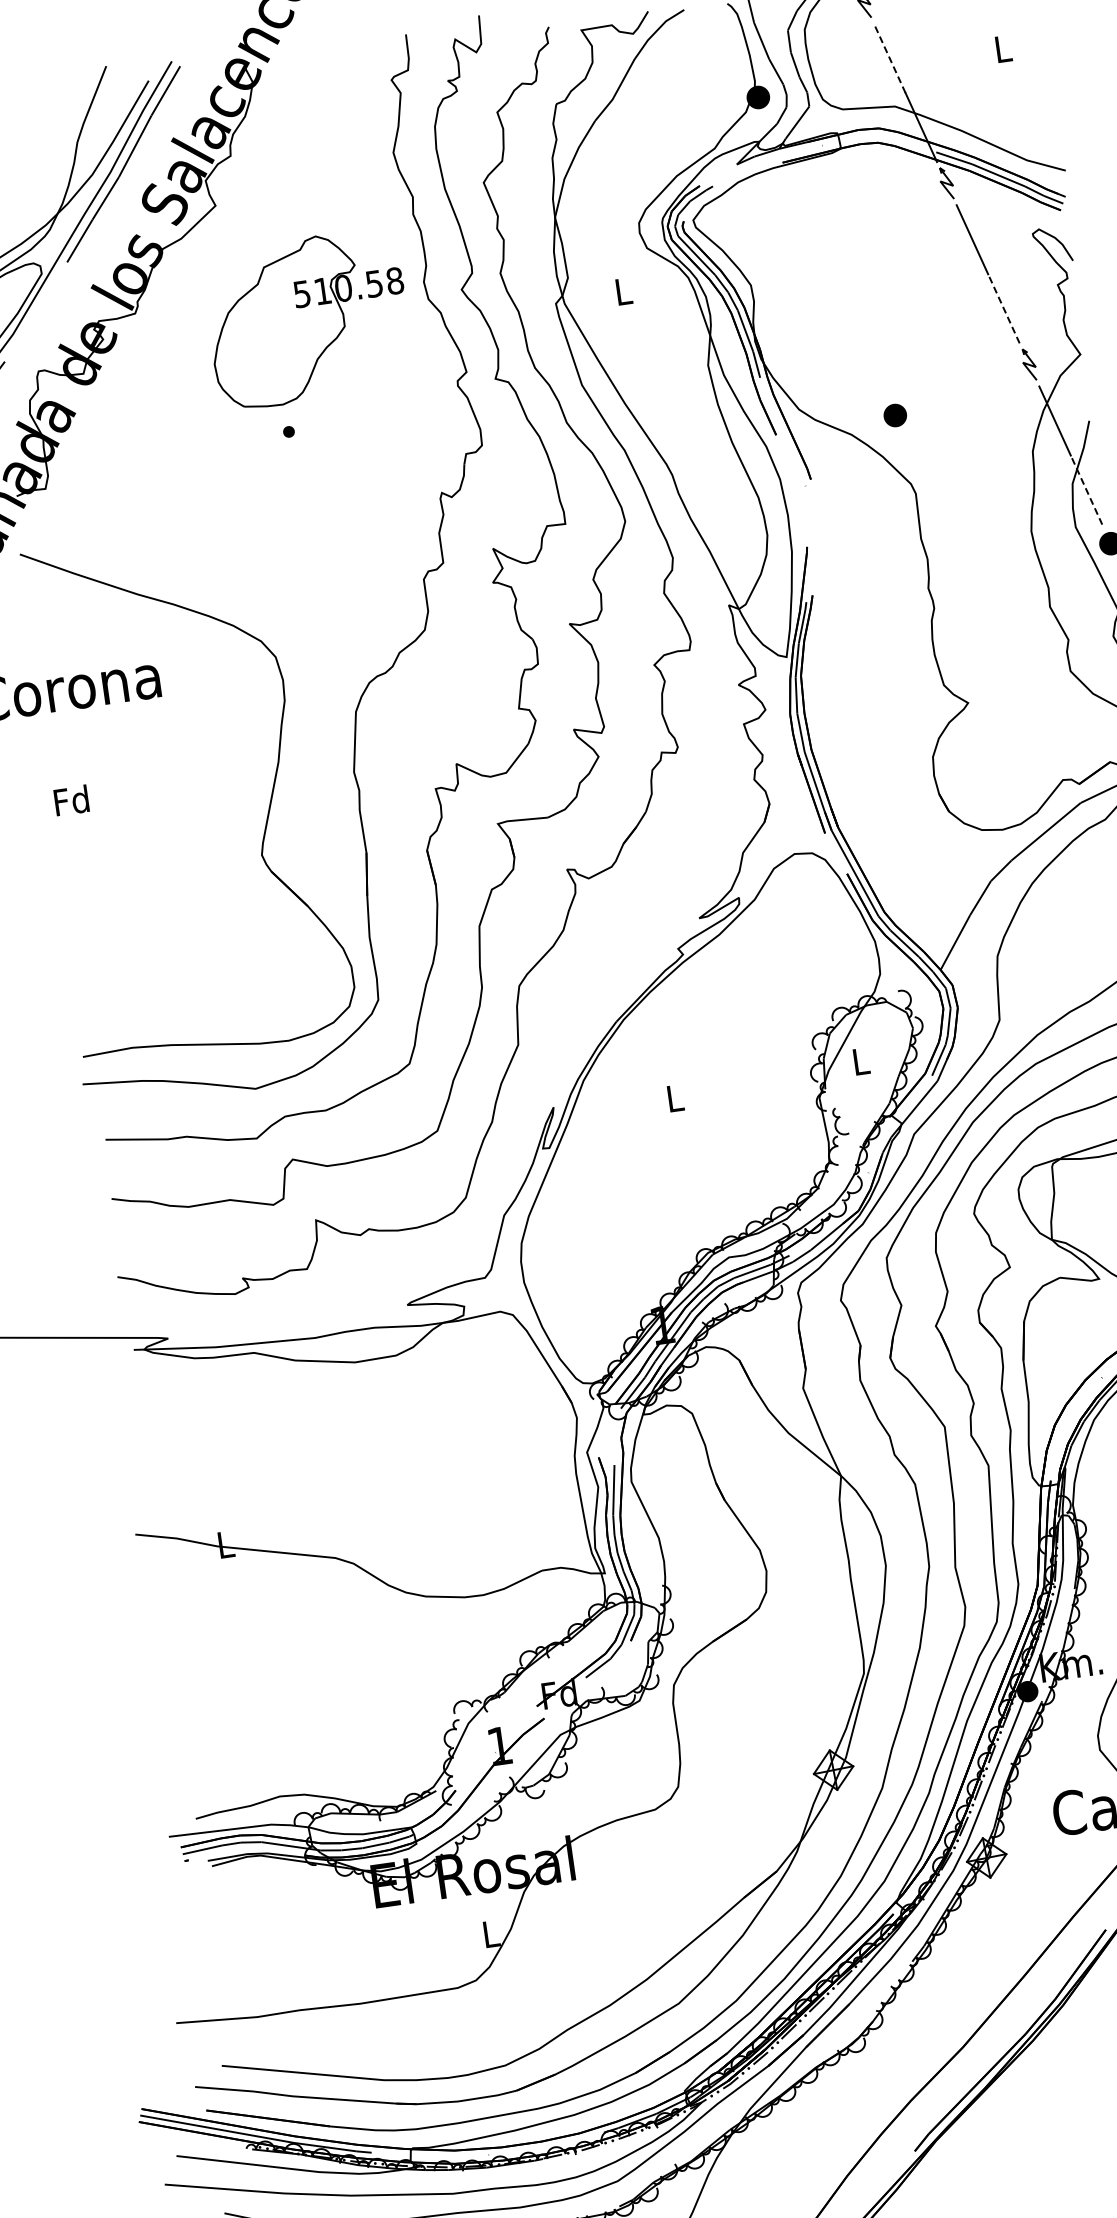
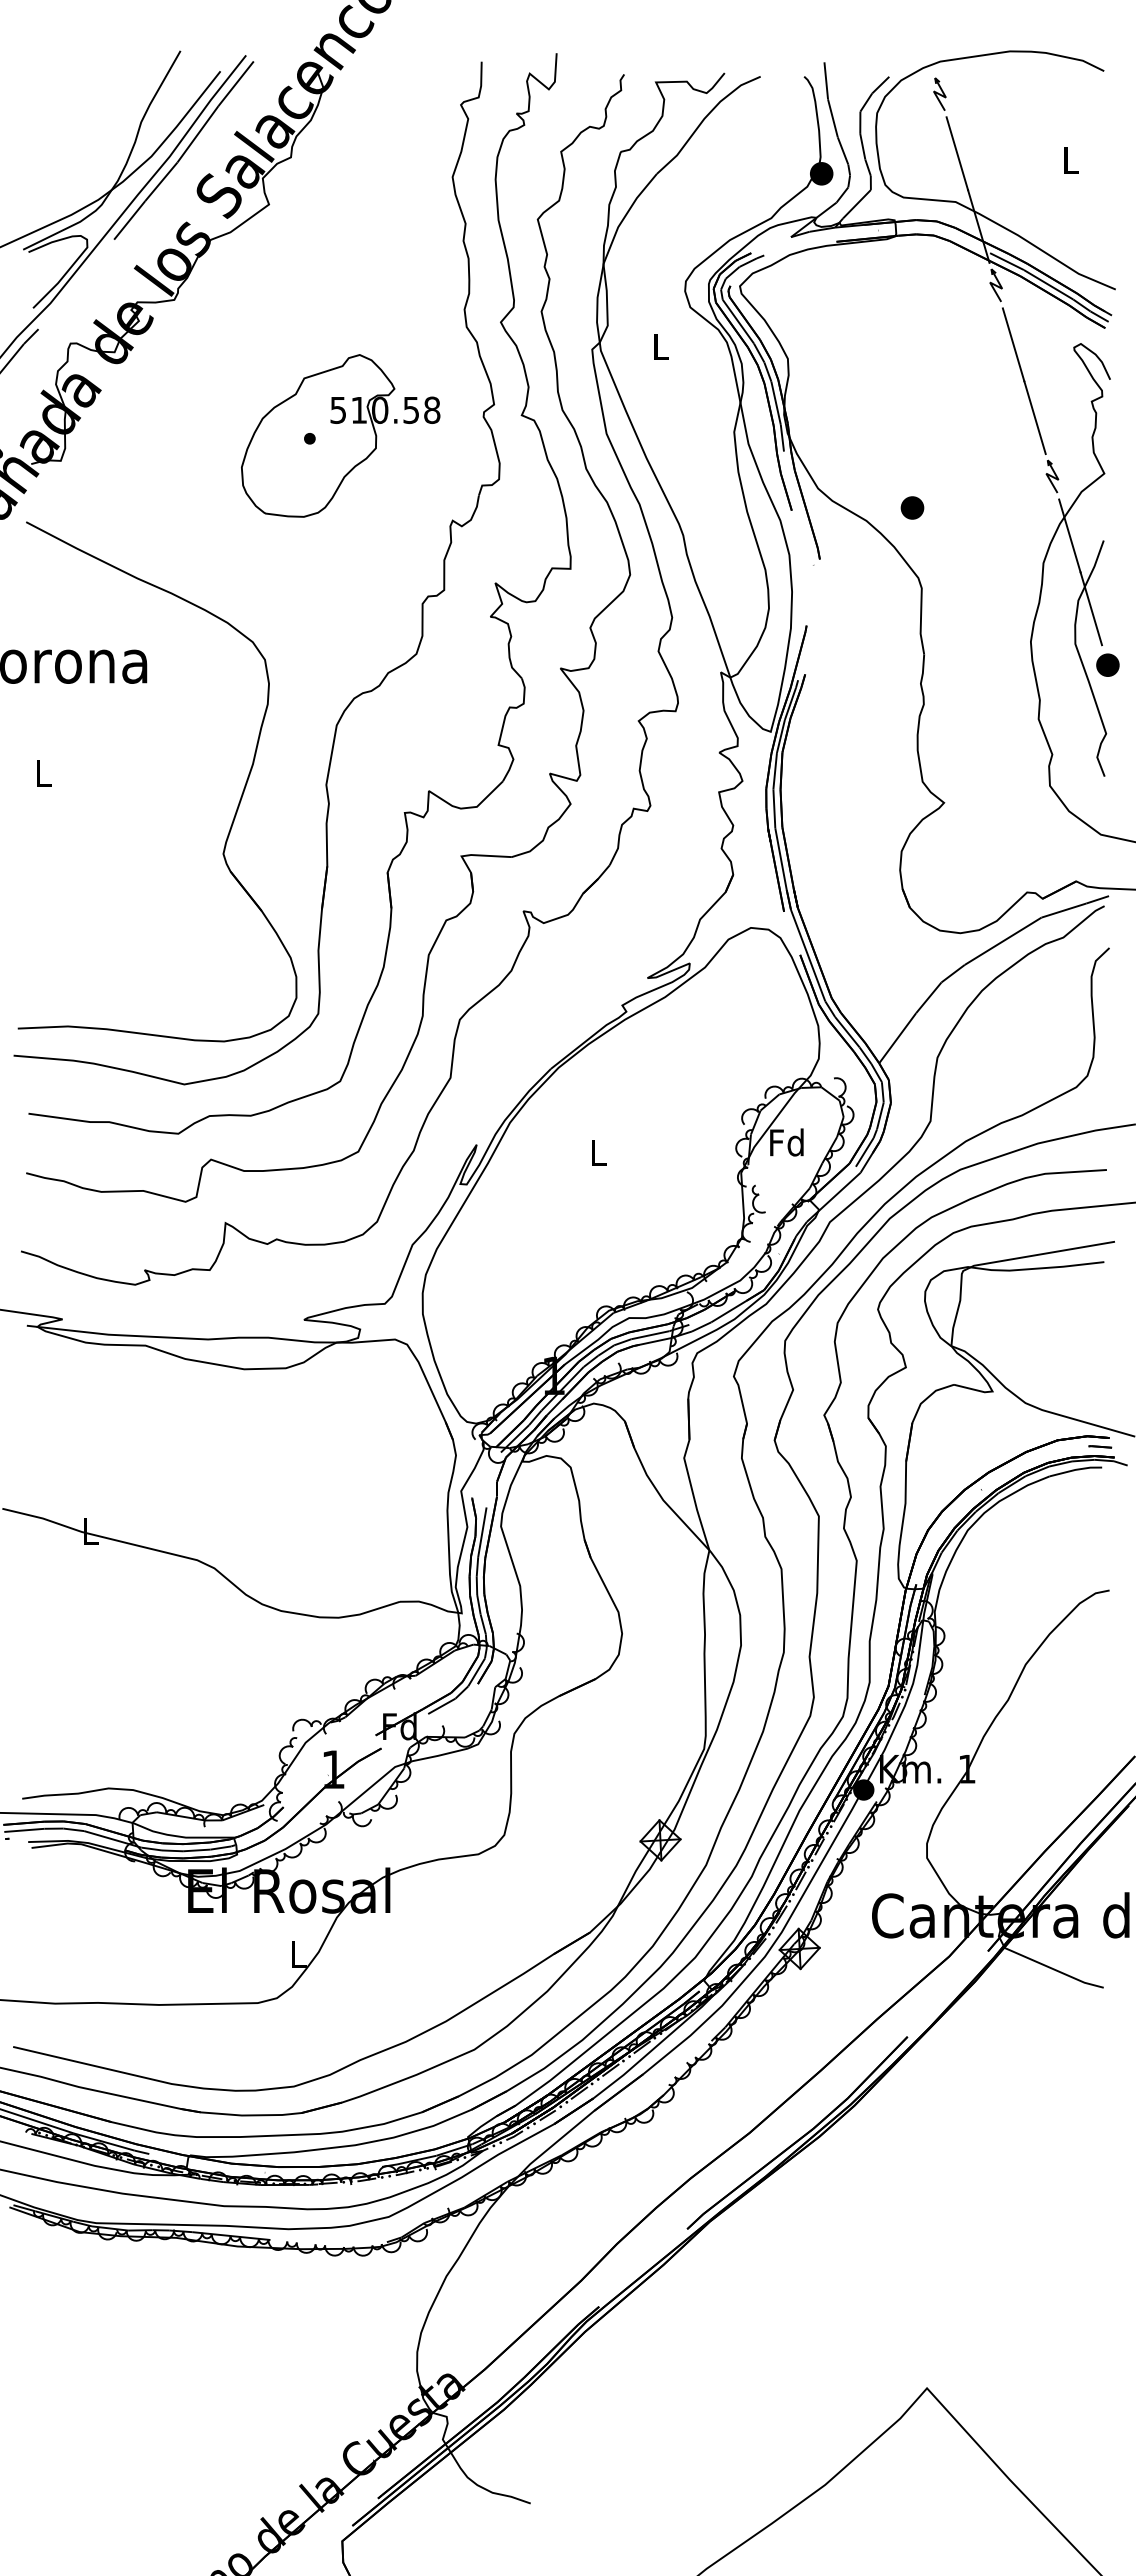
line: (889, 58) -> (957, 153), dashed -> solid
line: (1004, 308) -> (1035, 417), dashed -> solid
part: (307, 318) -> (340, 435), moved
line: (1086, 489) -> (1091, 608), dashed -> solid
text: (71, 800) -> (42, 773), Fd -> L
text: (860, 1061) -> (786, 1142), L -> Fd

